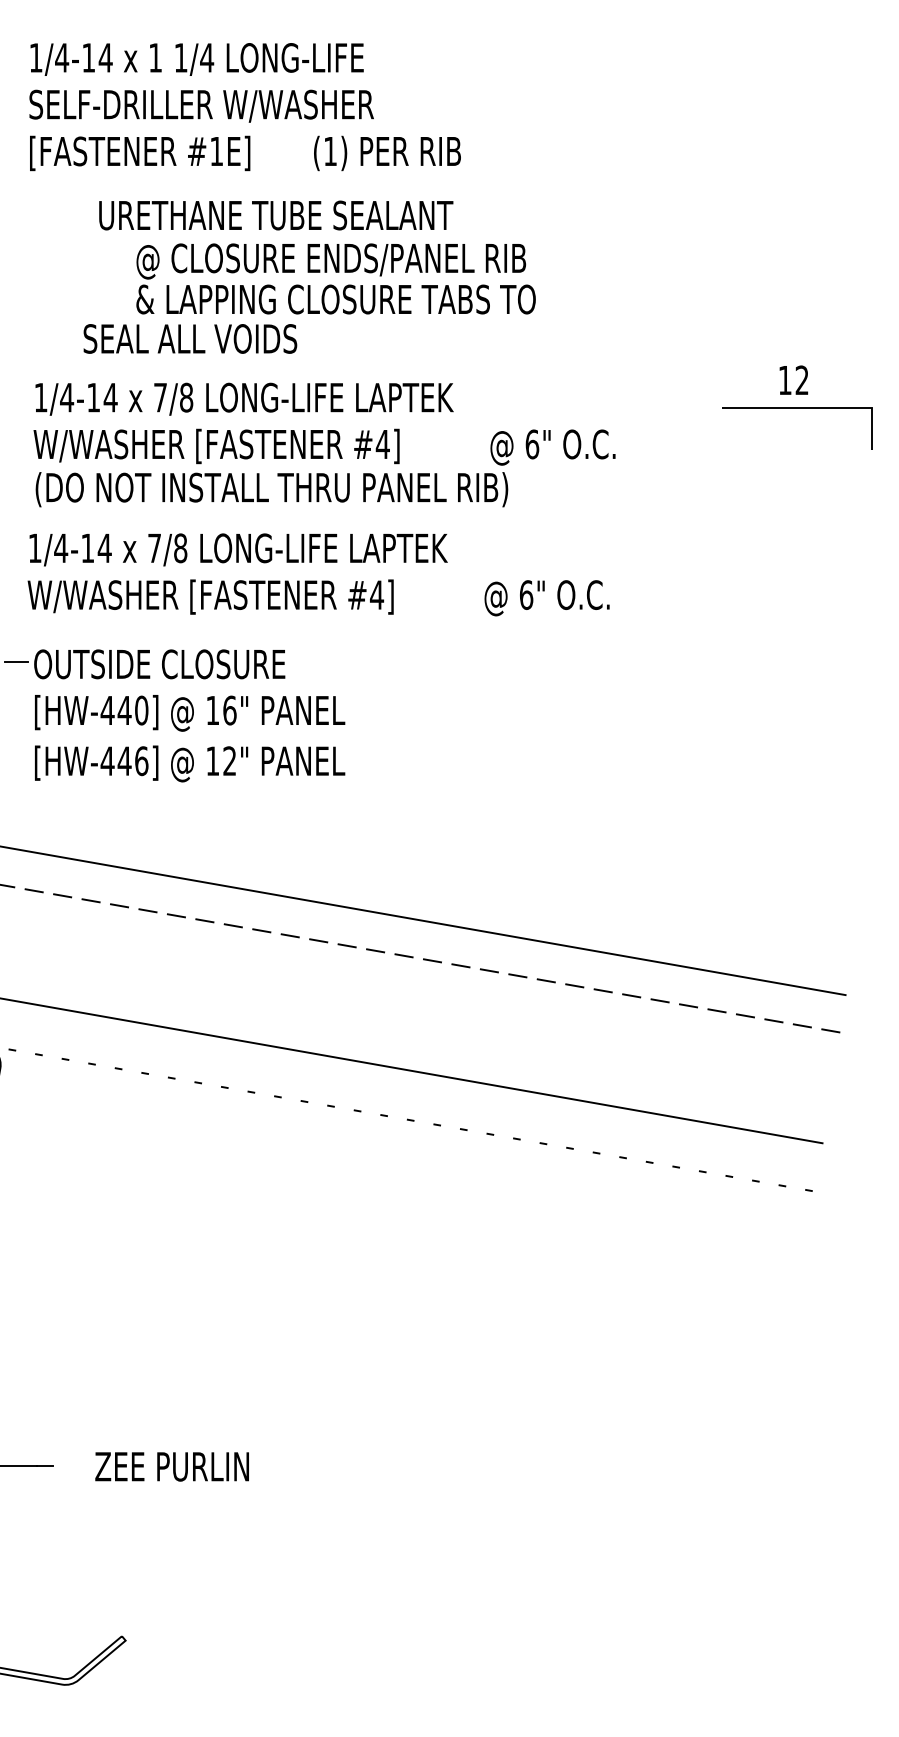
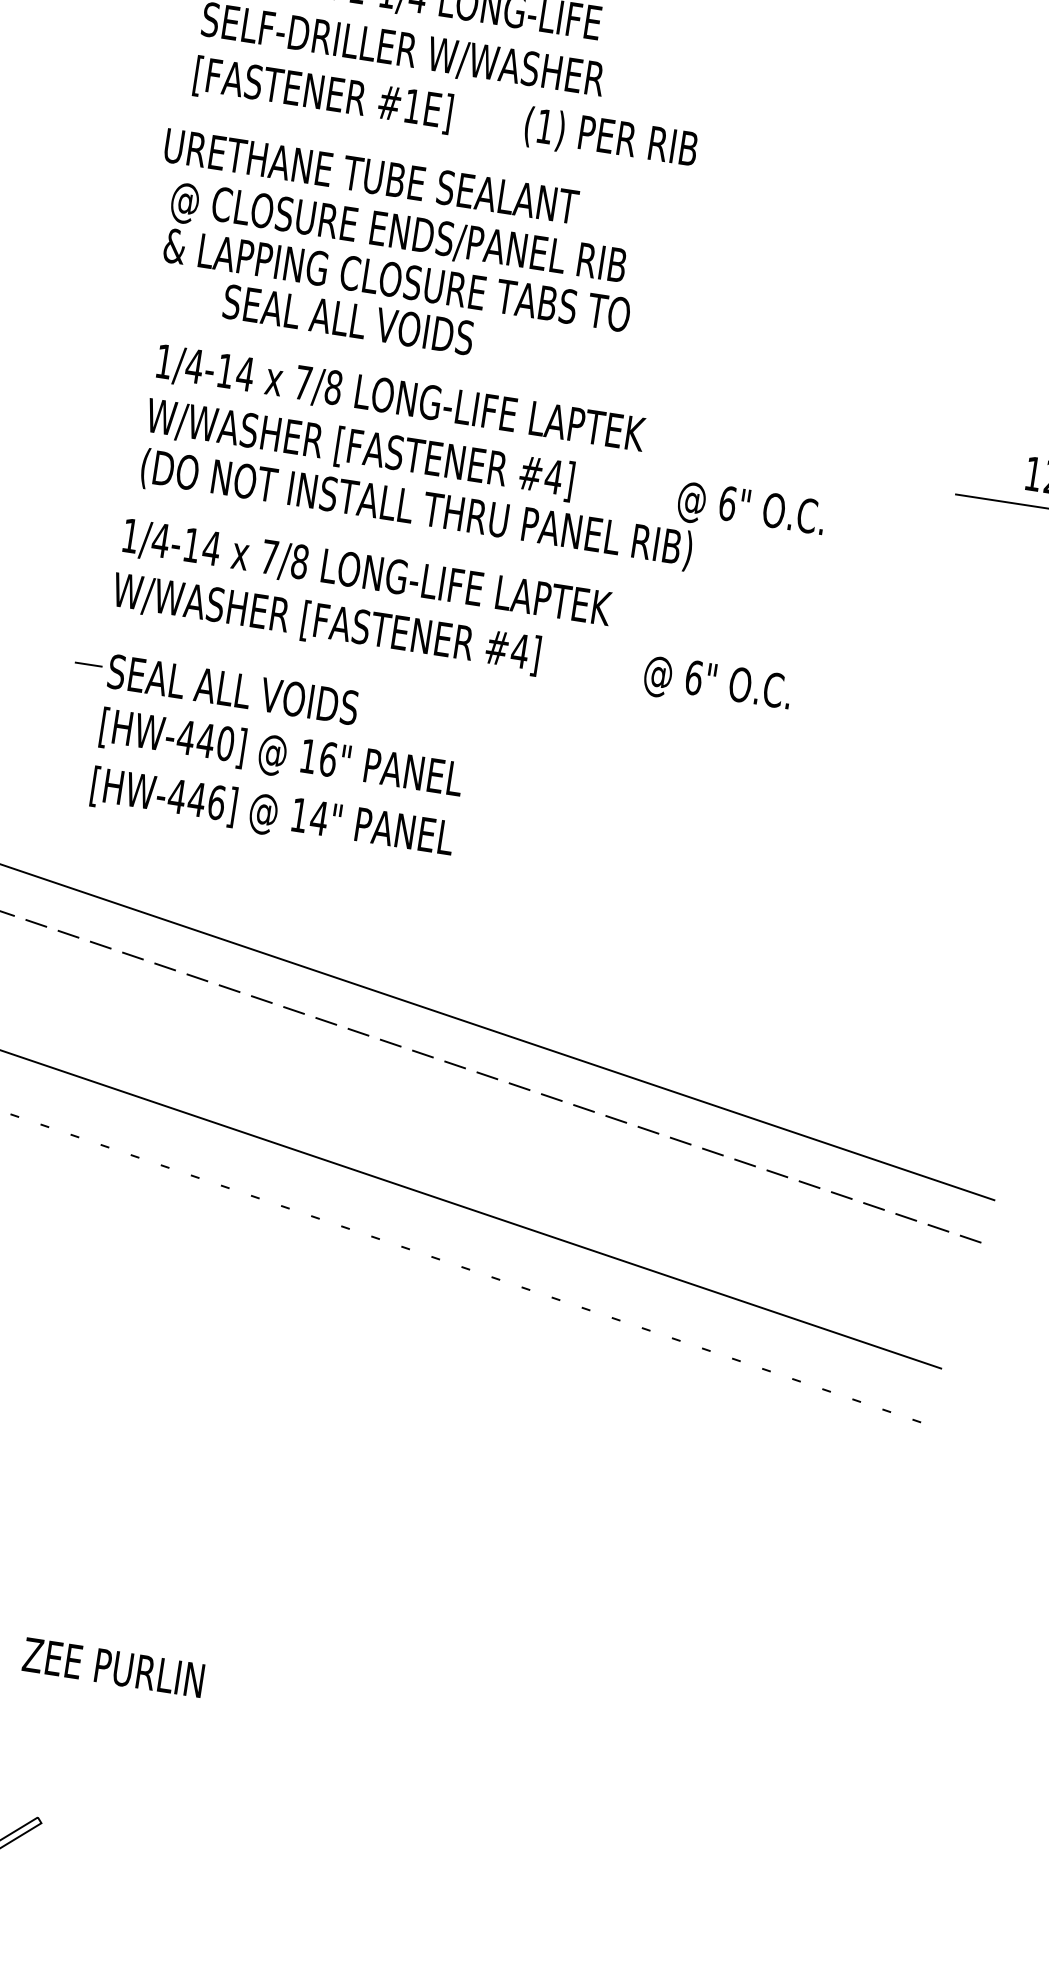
text: (276, 215) -> (371, 176), moved
text: (335, 278) -> (400, 255), moved
text: (159, 664) -> (254, 693), OUTSIDE CLOSURE -> SEAL ALL VOIDS
text: (229, 760) -> (319, 817), 12" -> 14"
text: (171, 1466) -> (112, 1667), moved

